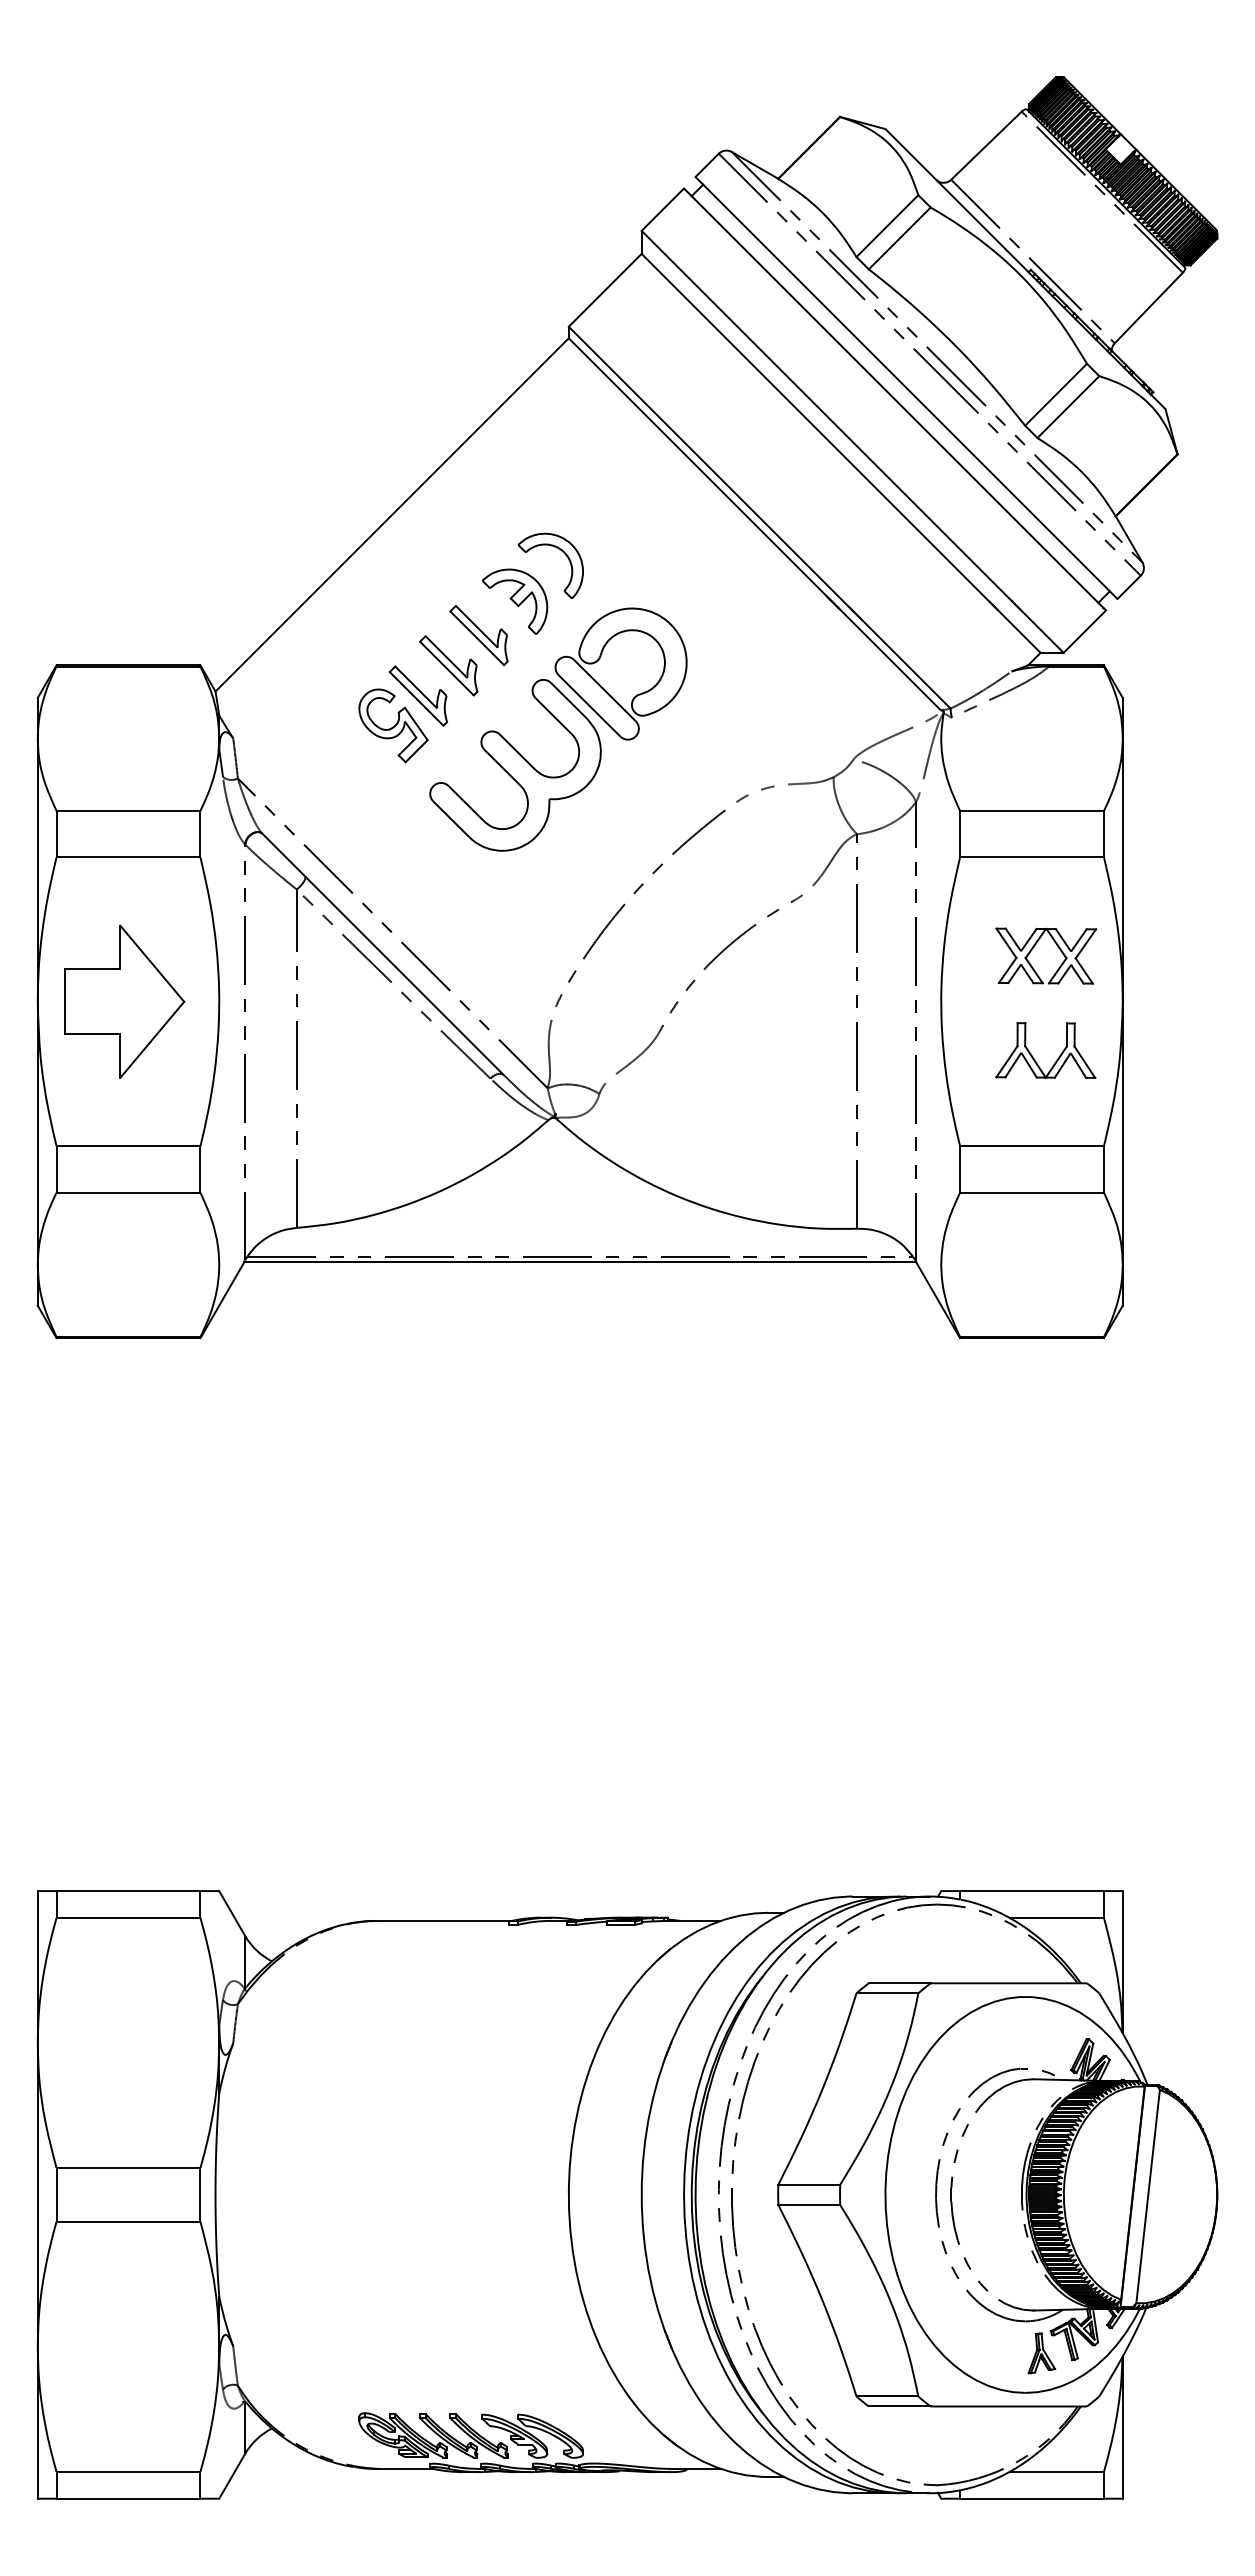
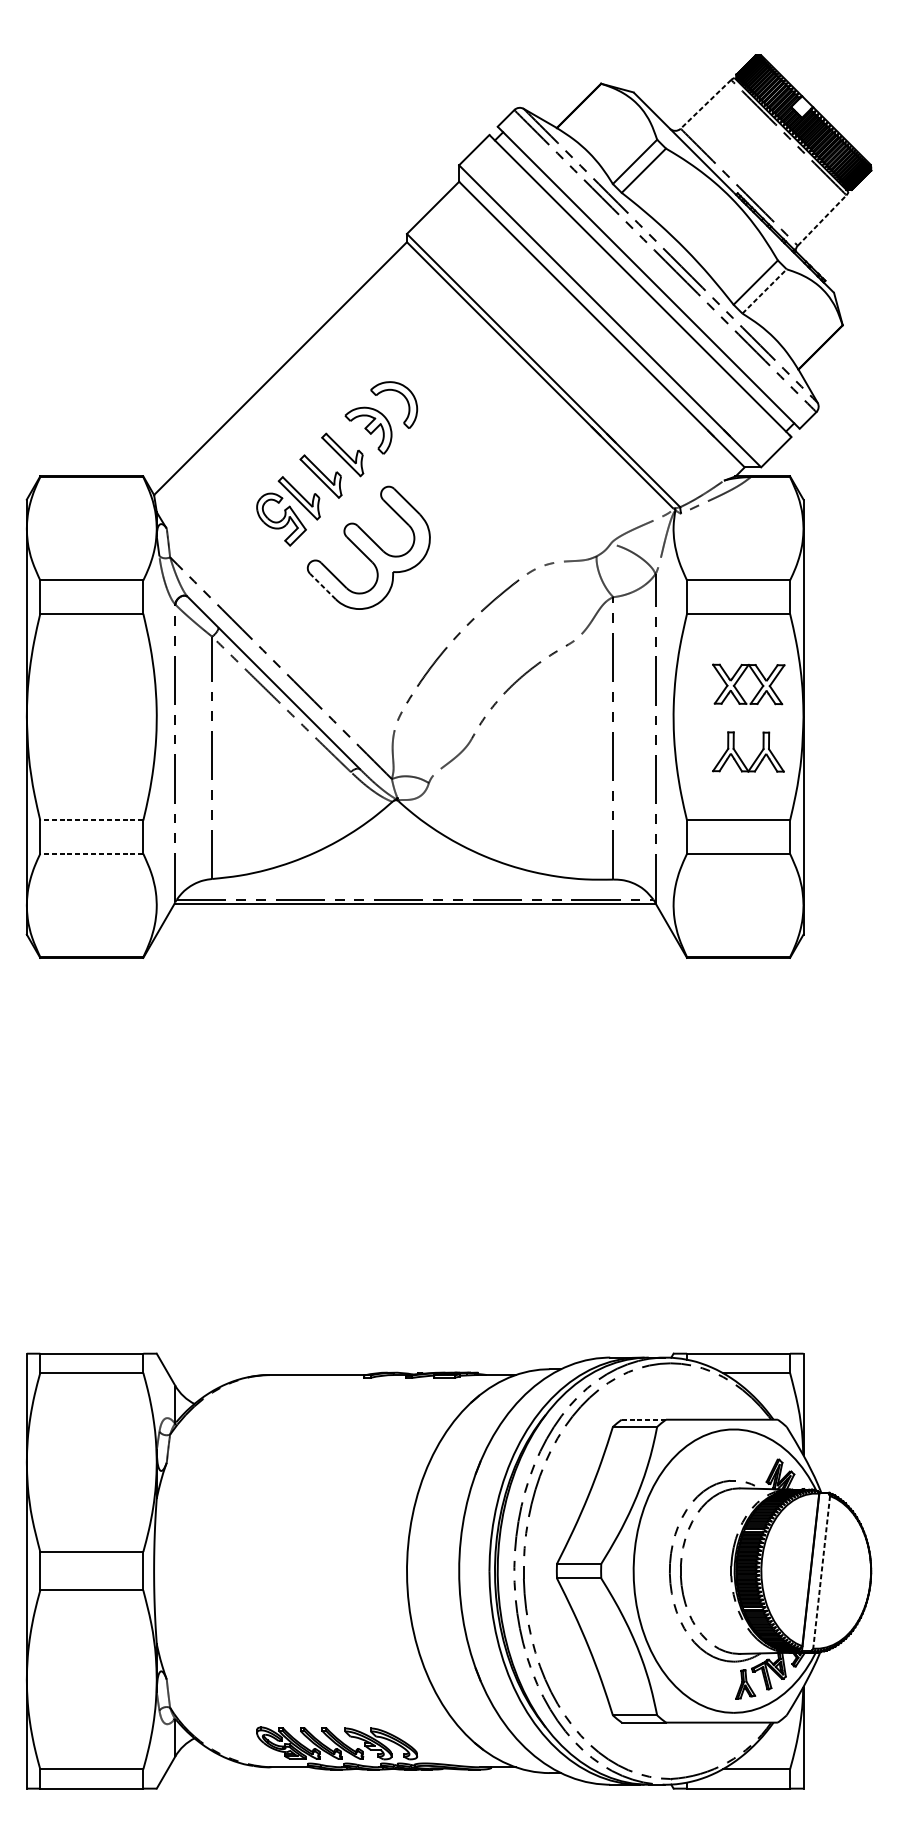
line: (986, 146) -> (705, 104), solid -> dashed
line: (1149, 307) -> (822, 220), solid -> dashed
line: (1068, 407) -> (764, 291), solid -> dashed
part: (604, 688) -> (432, 492), removed
line: (450, 818) -> (322, 585), solid -> dashed
part: (124, 1001) -> (88, 716), removed
line: (128, 1146) -> (91, 820), solid -> dashed
line: (128, 1192) -> (91, 853), solid -> dashed
line: (899, 1983) -> (643, 1419), solid -> dashed
line: (1148, 2197) -> (821, 1573), solid -> dashed

